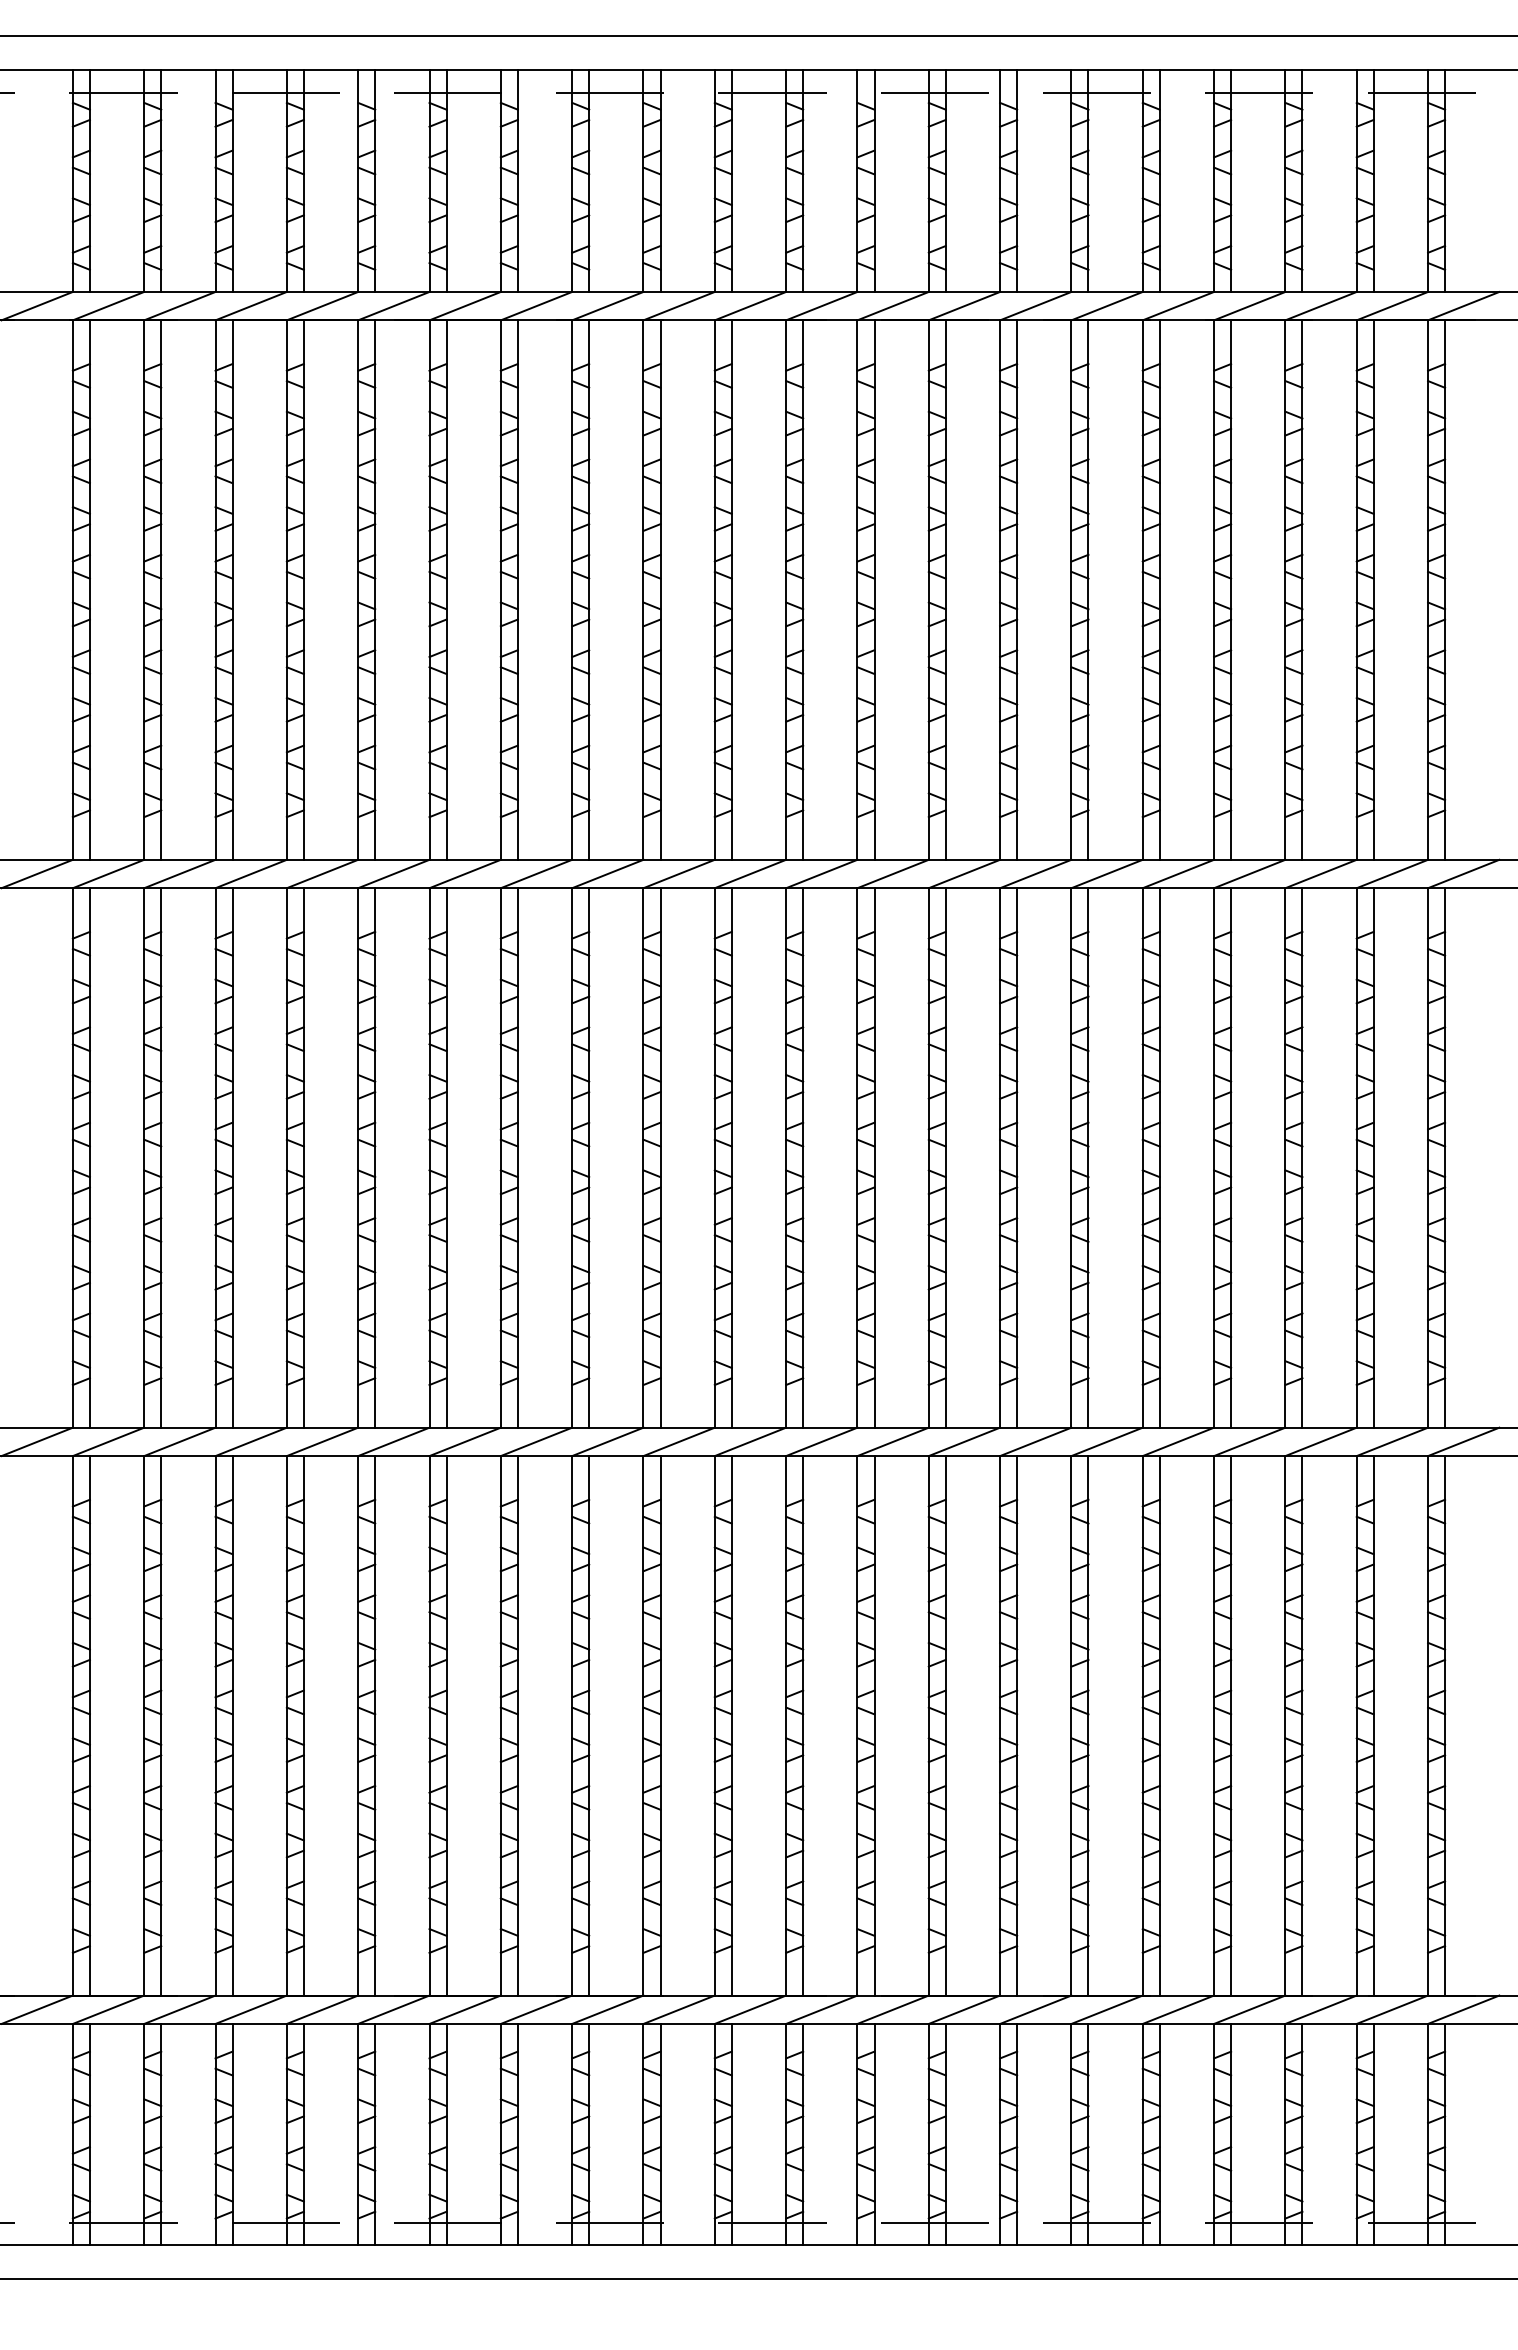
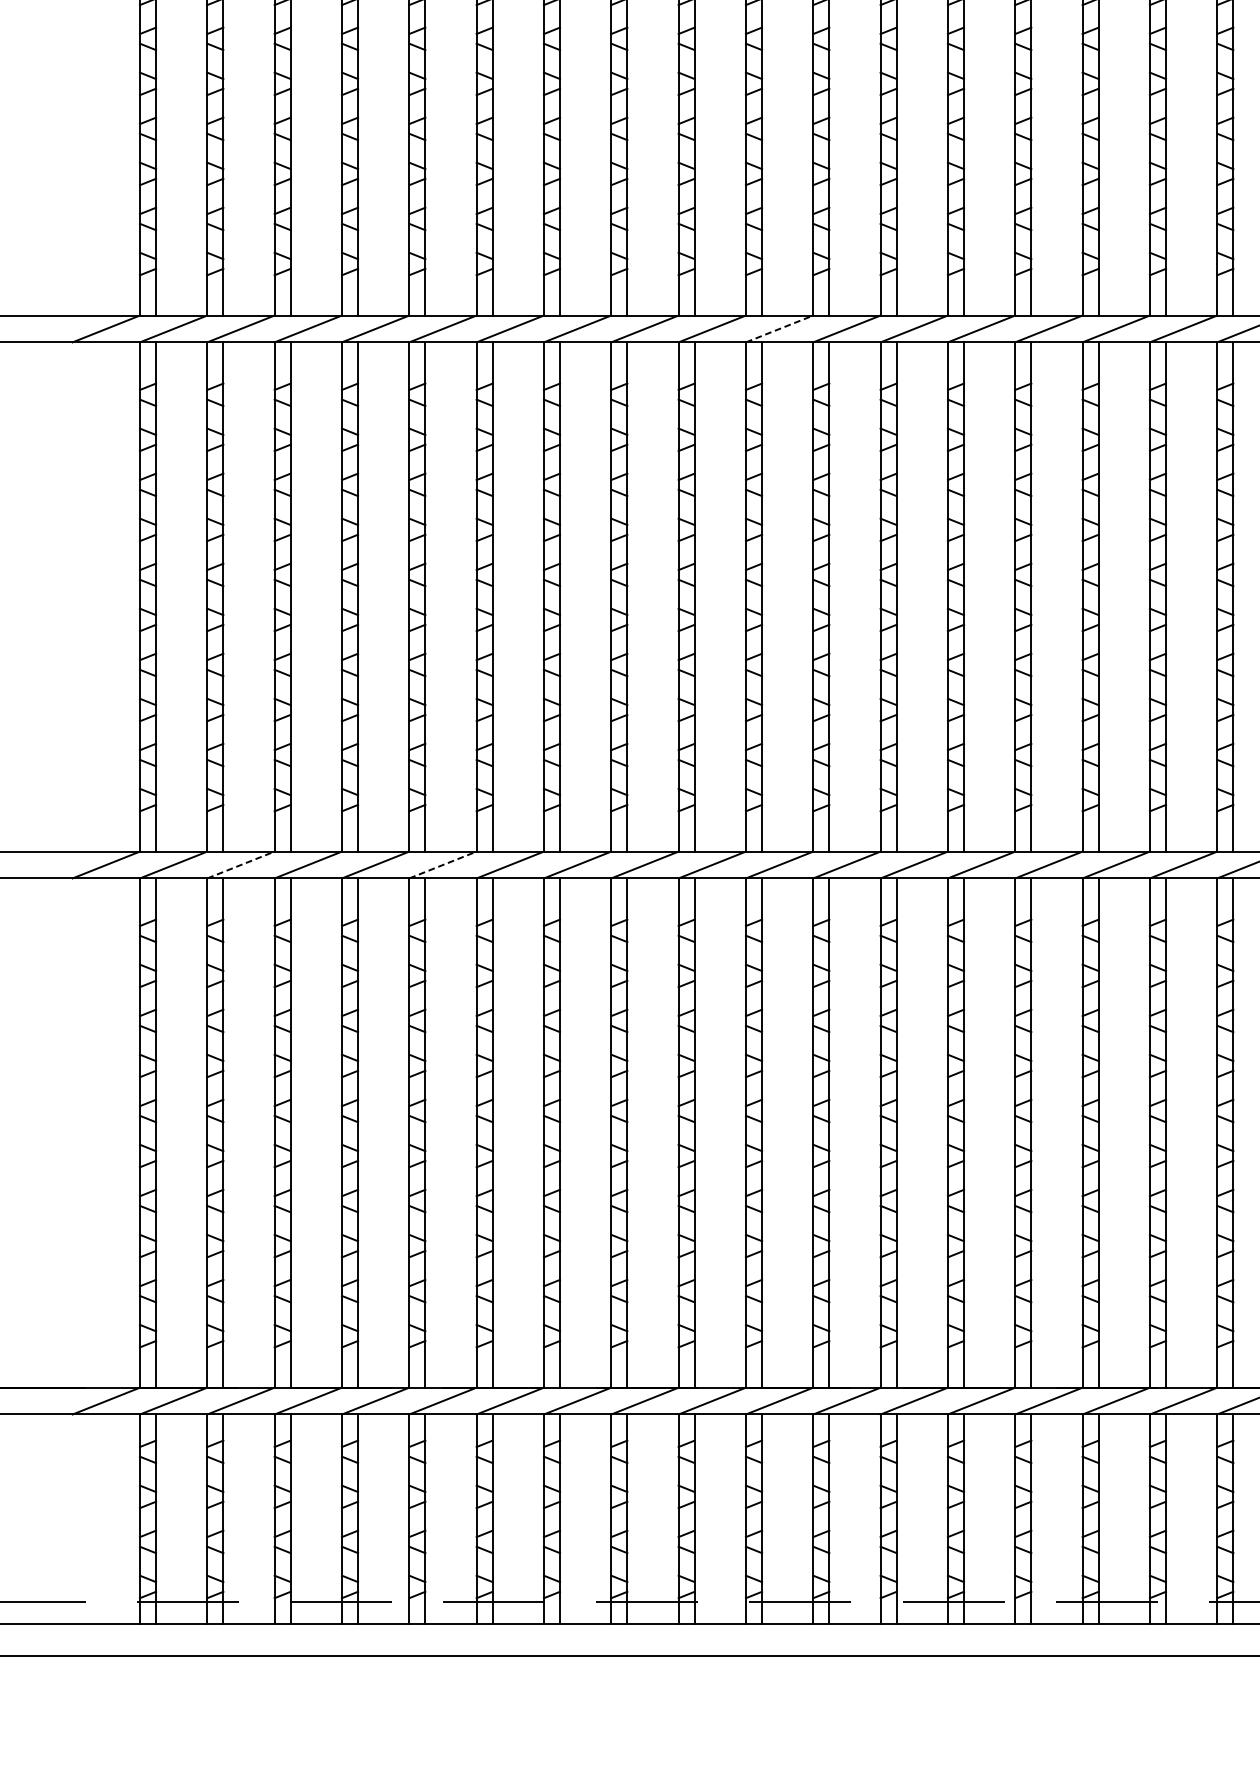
line: (750, 873) -> (779, 328), solid -> dashed
line: (180, 1441) -> (241, 864), solid -> dashed
line: (394, 1441) -> (443, 864), solid -> dashed

